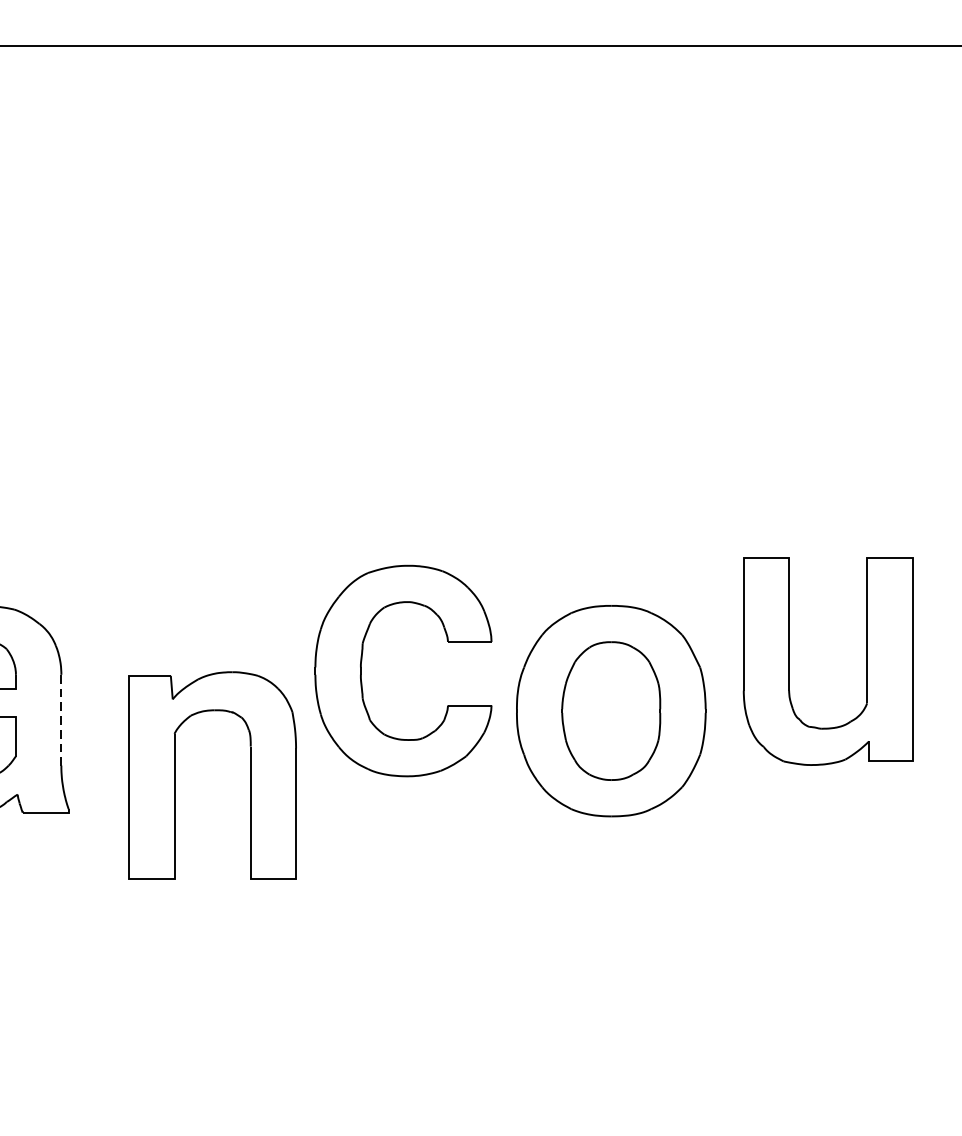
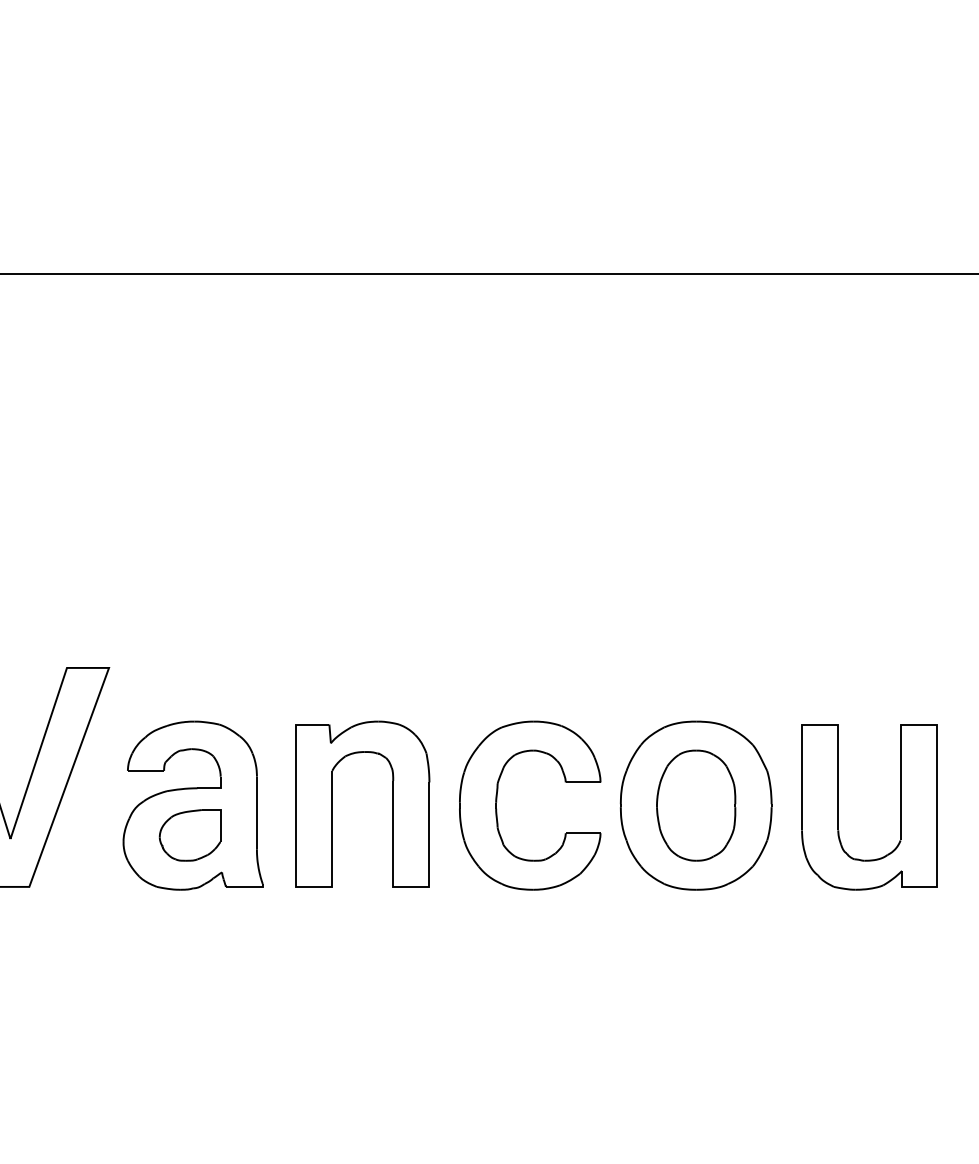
part: (789, 662) -> (838, 807), moved
part: (362, 667) -> (497, 802), moved
line: (60, 720) -> (256, 813), dashed -> solid
part: (174, 774) -> (332, 803), moved

